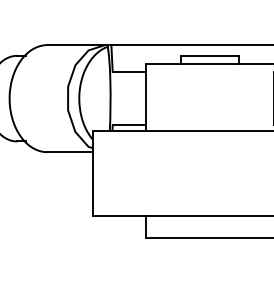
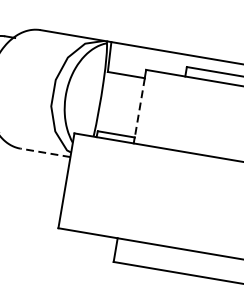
line: (146, 98) -> (140, 107), solid -> dashed
line: (69, 152) -> (44, 153), solid -> dashed

